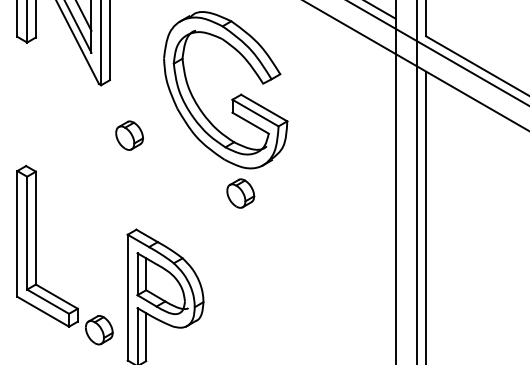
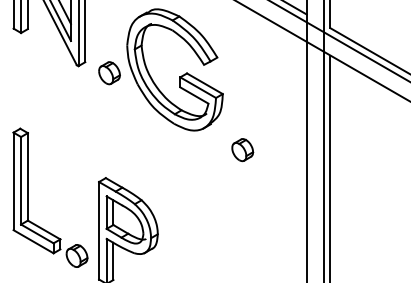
part: (129, 136) -> (109, 73), moved
part: (240, 194) -> (242, 150), moved

